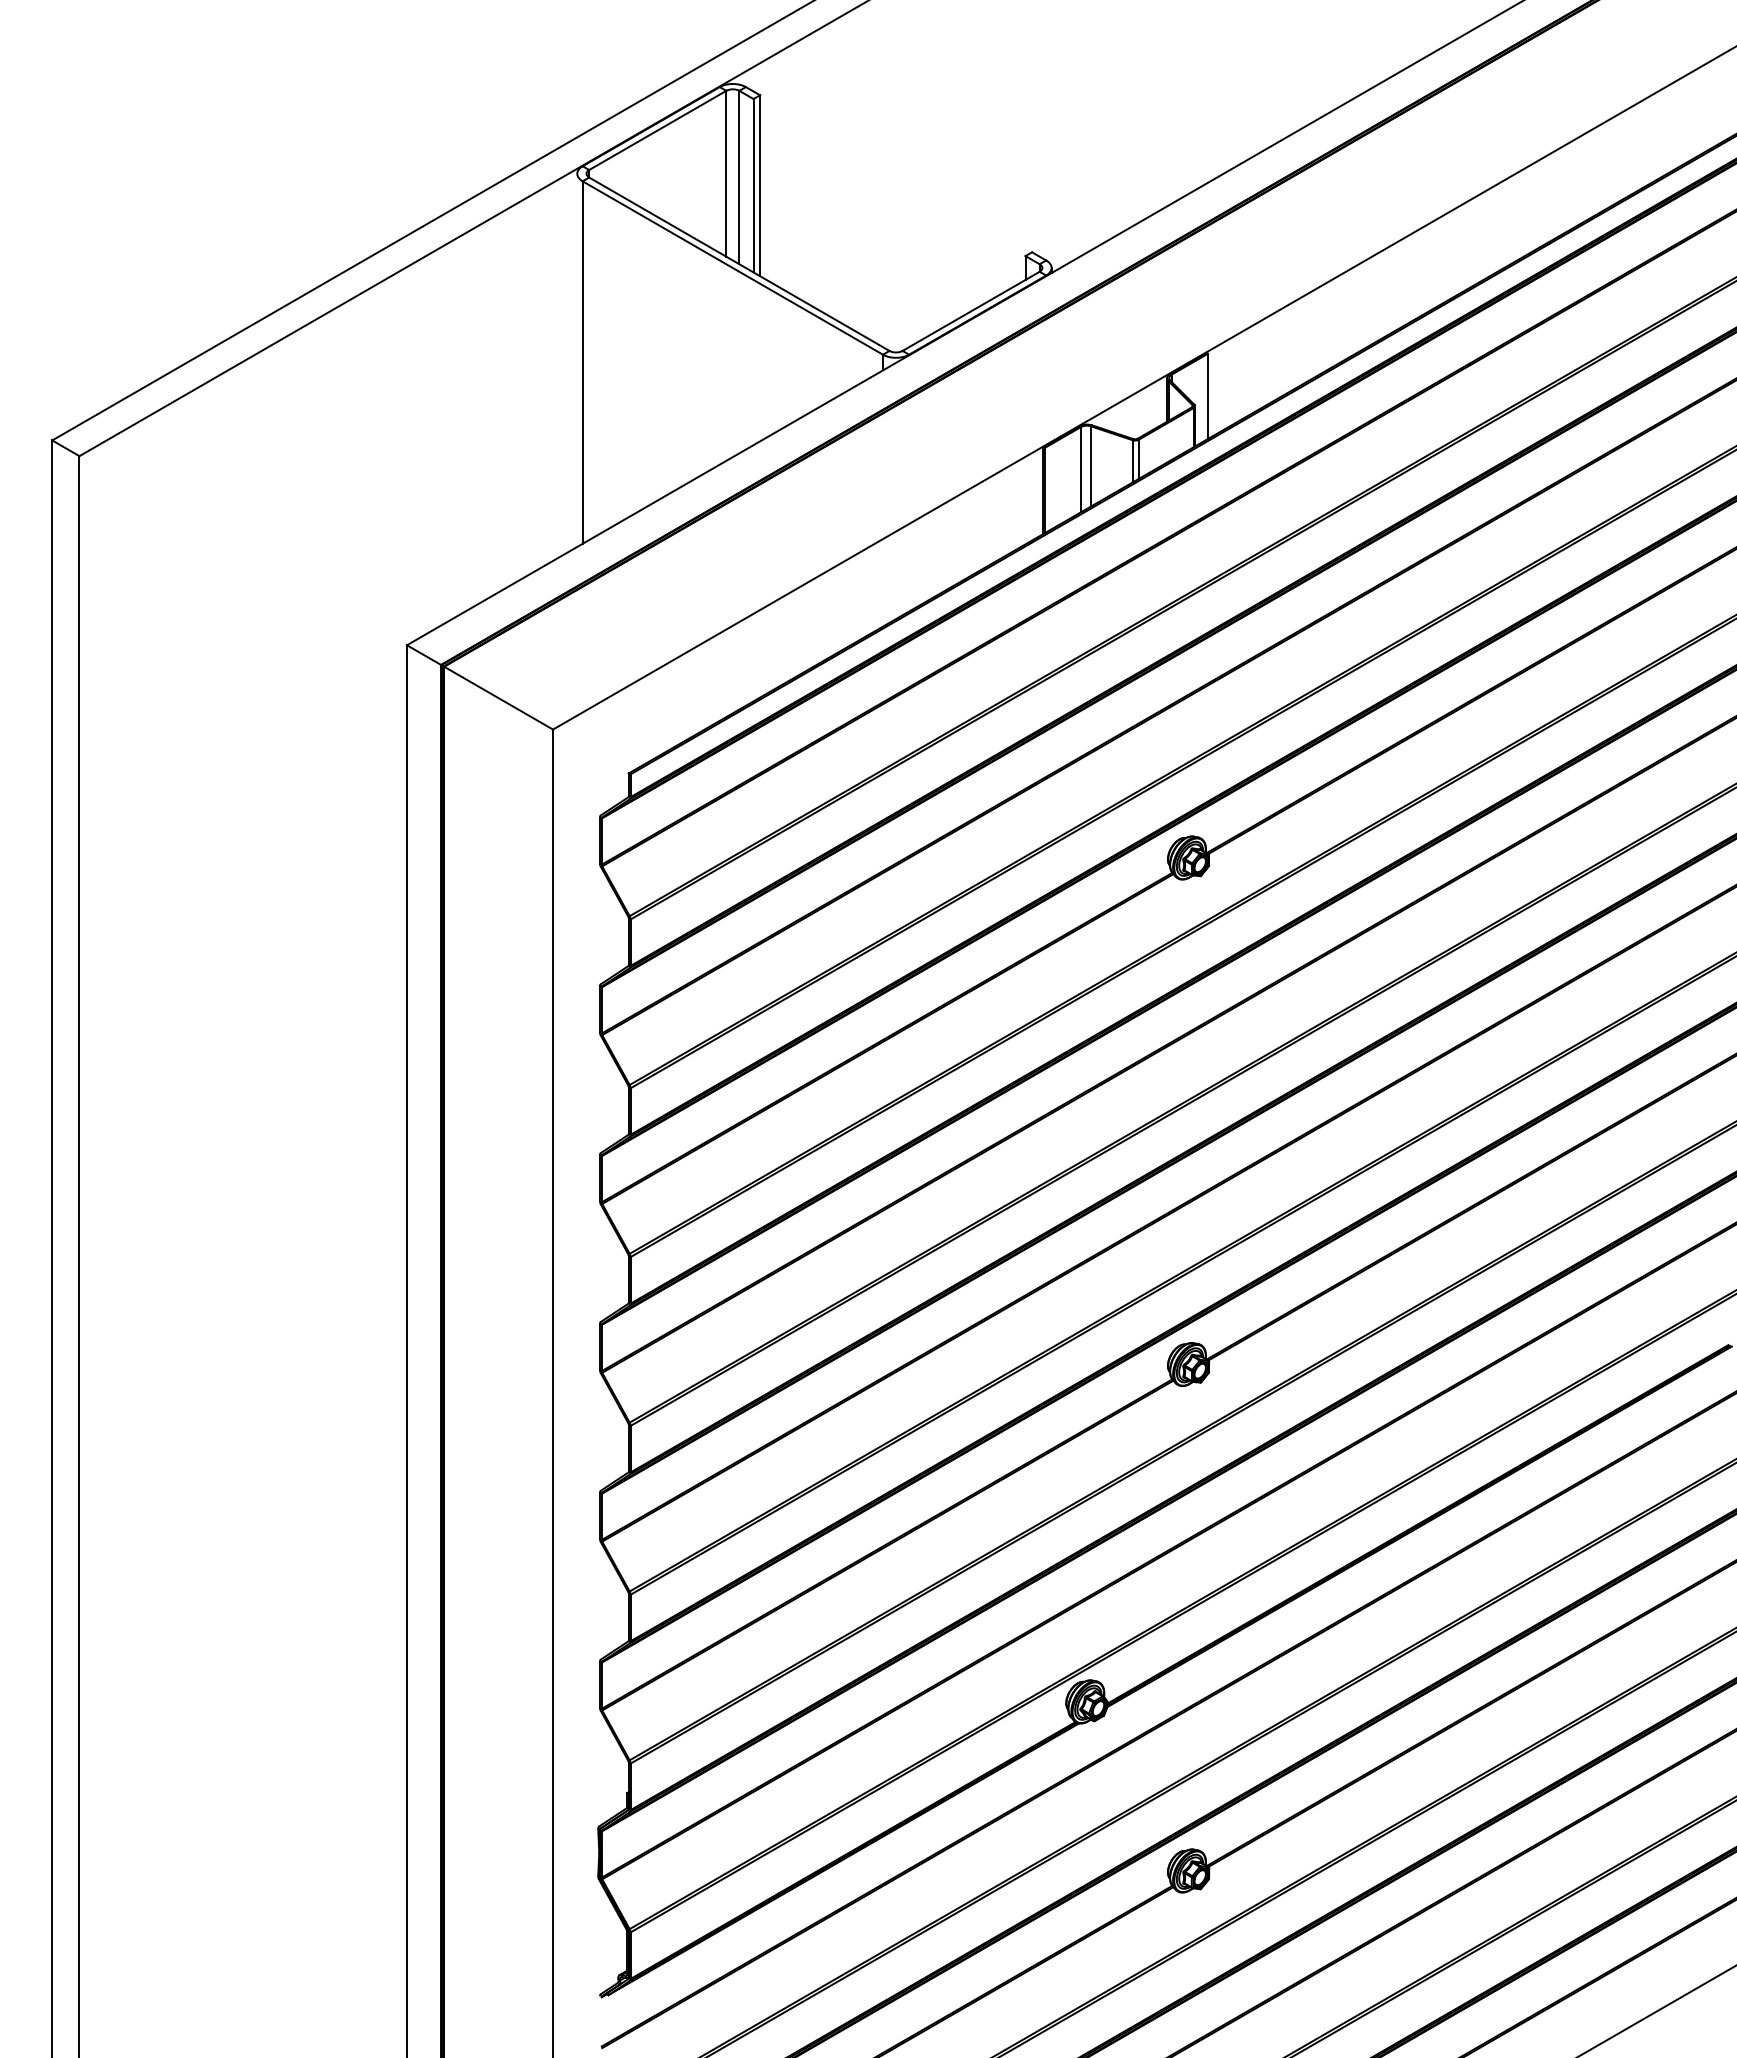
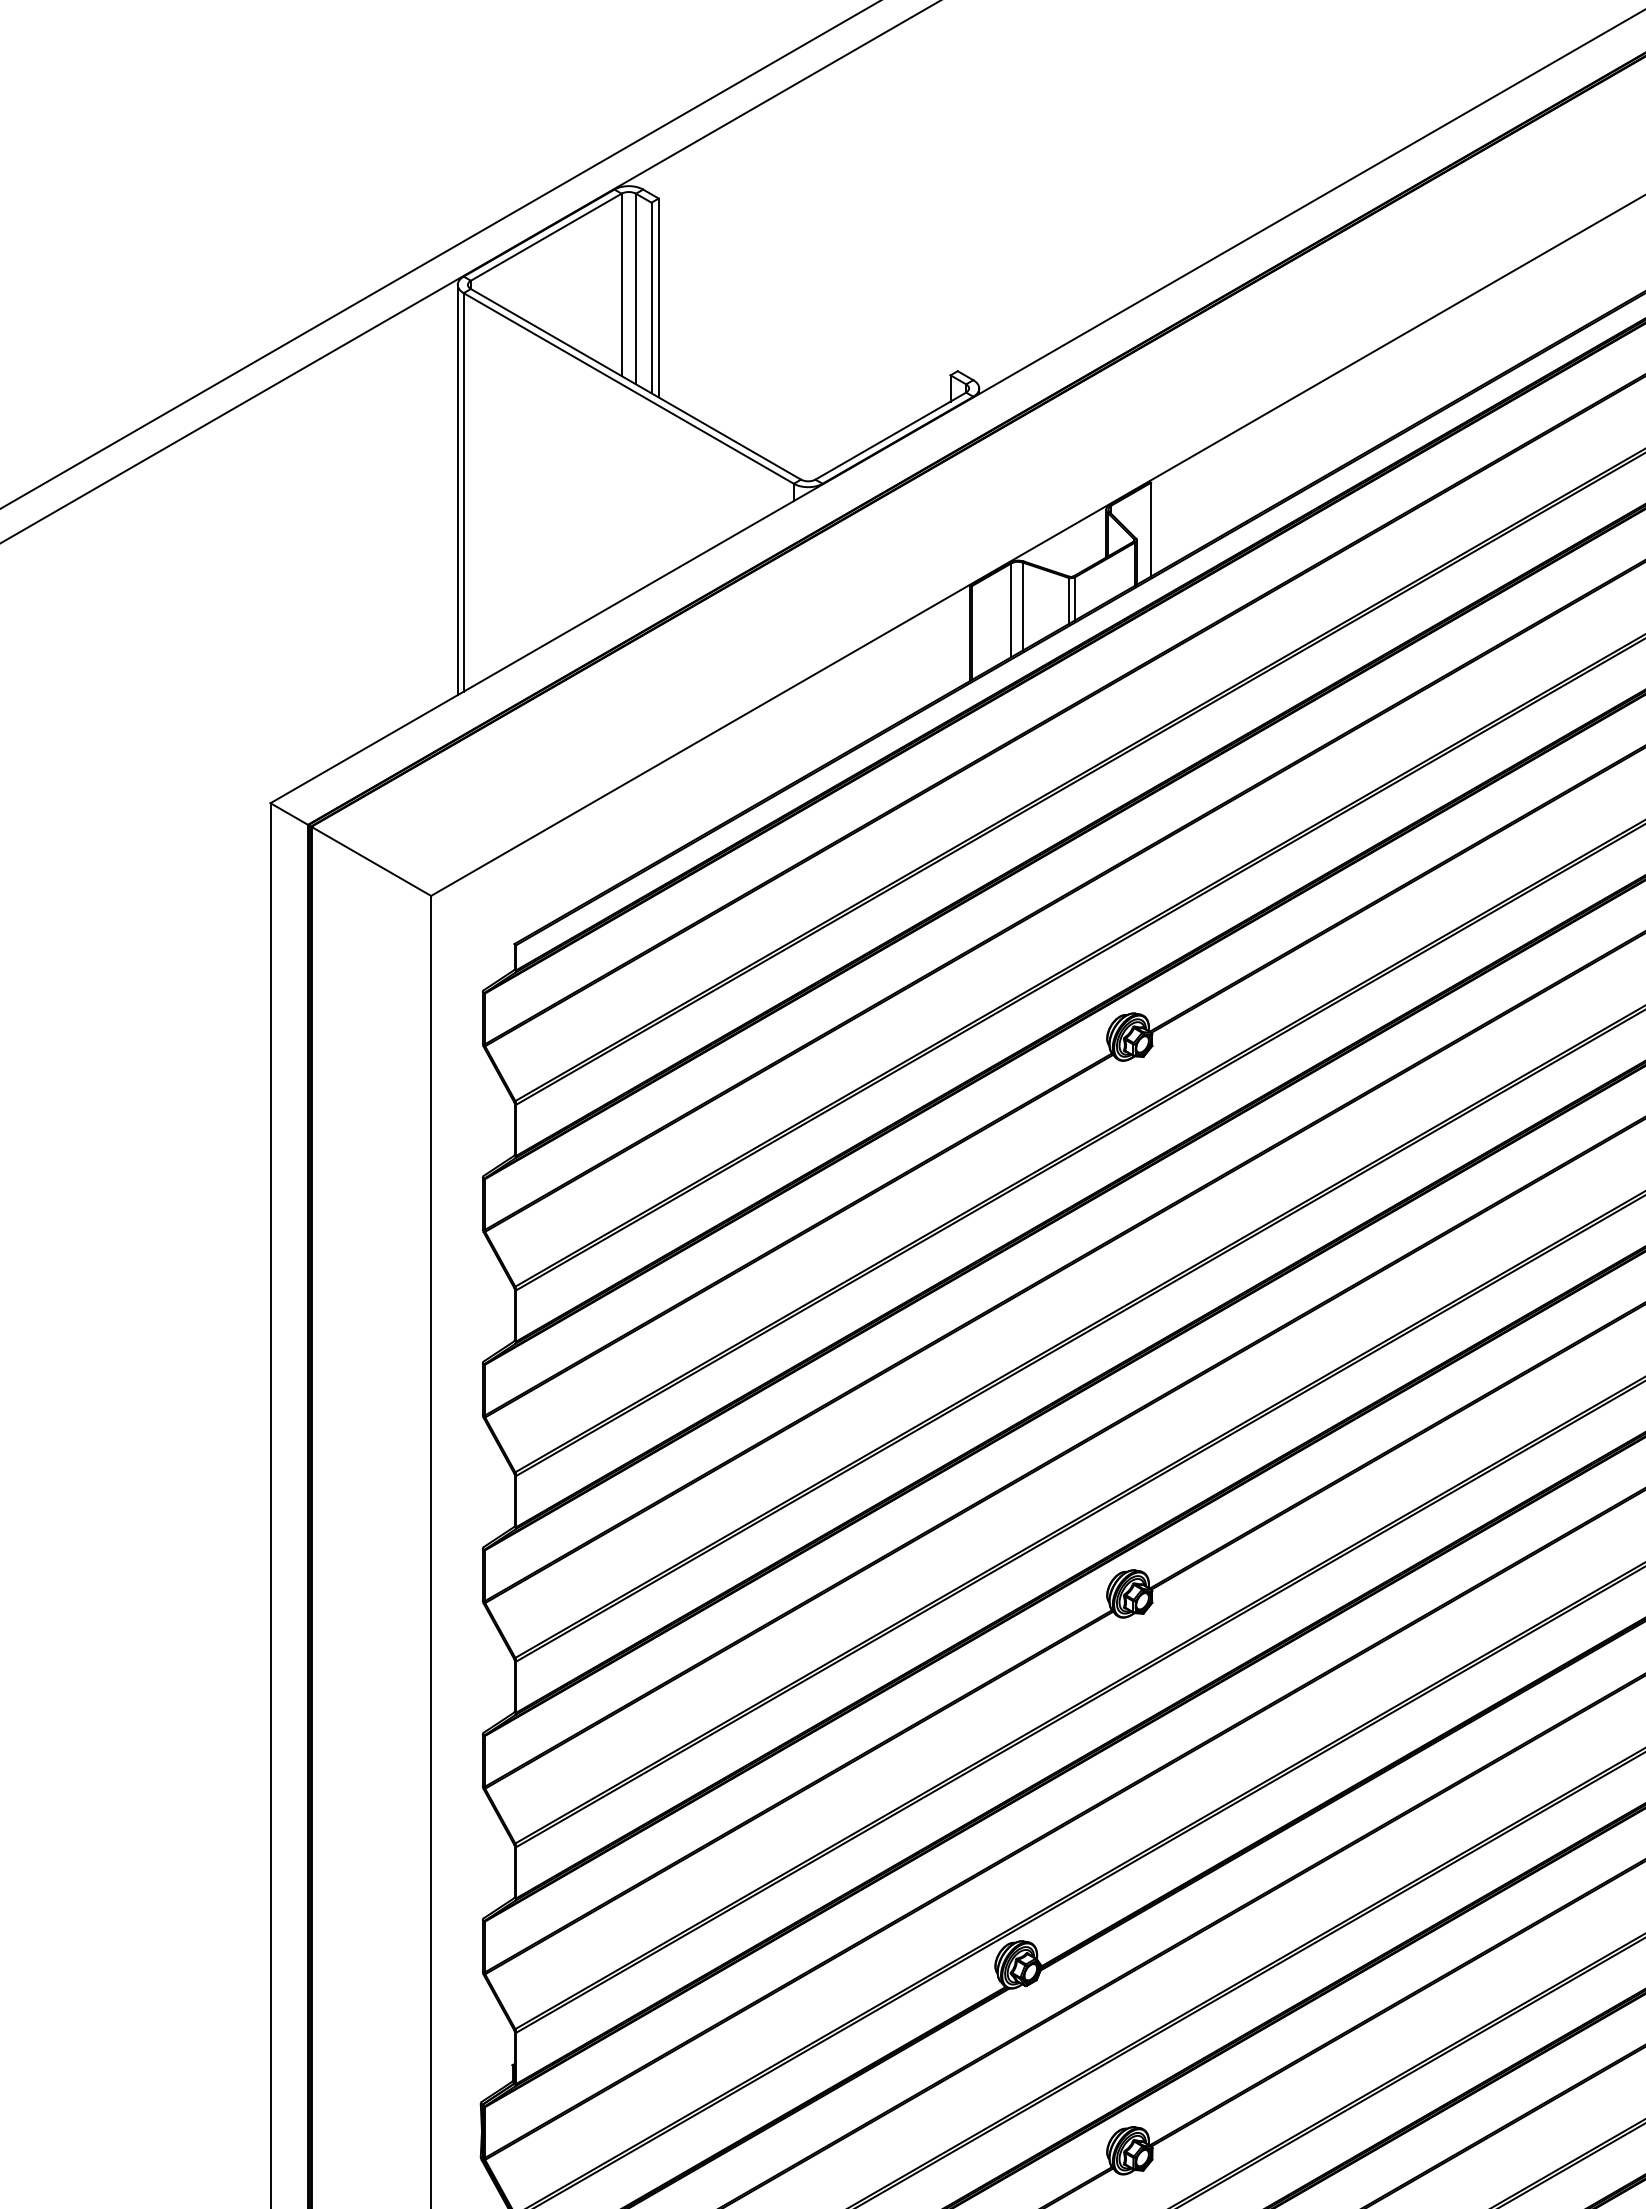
line: (577, 359) -> (458, 489), added

